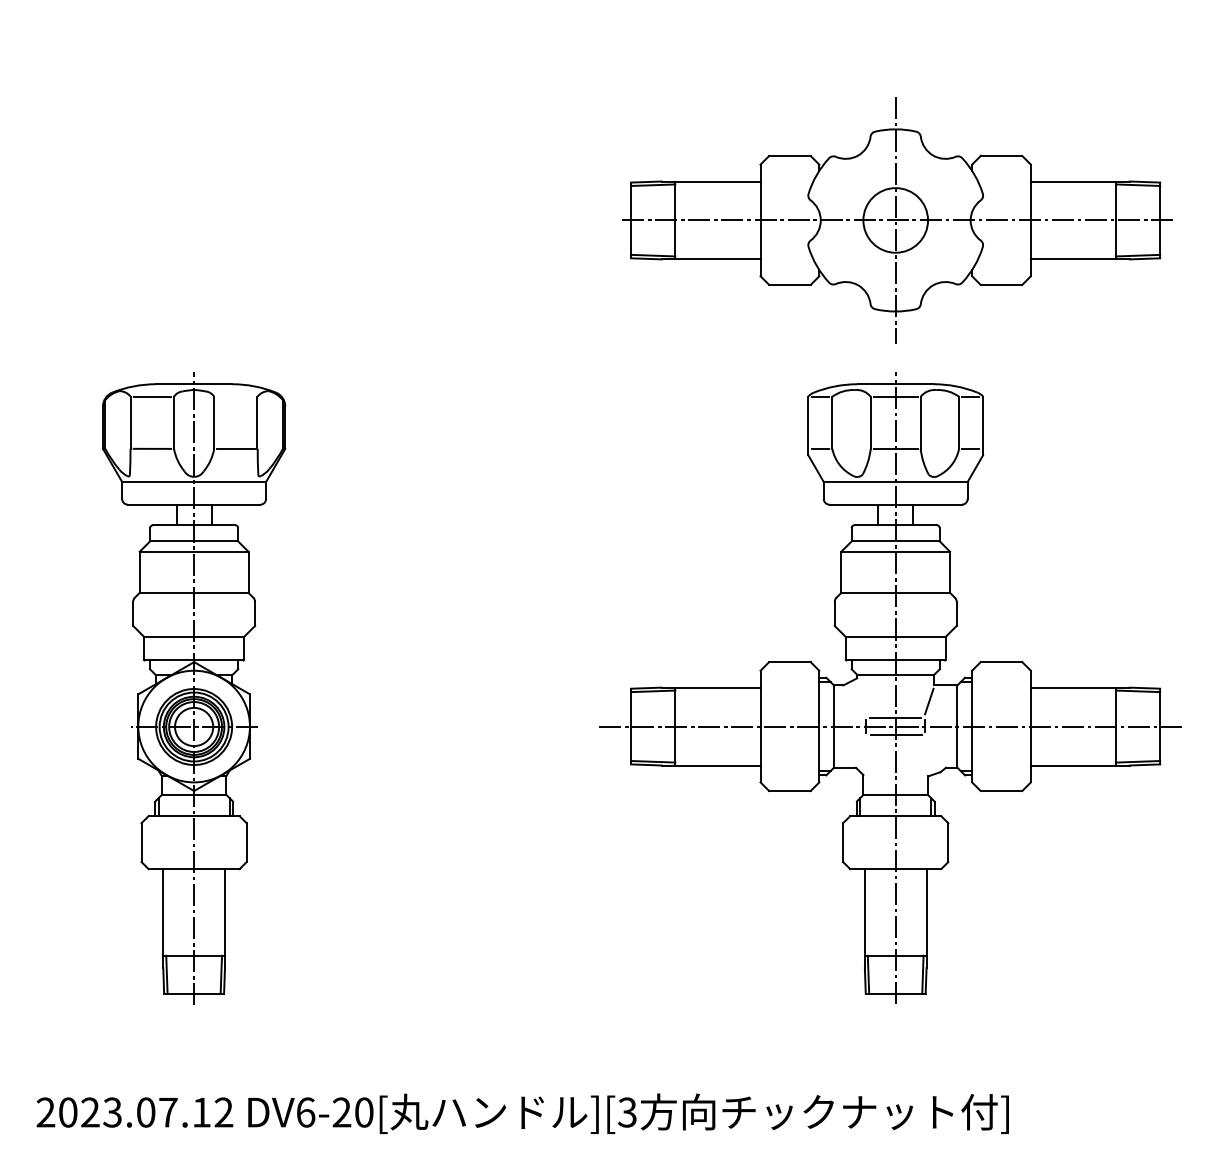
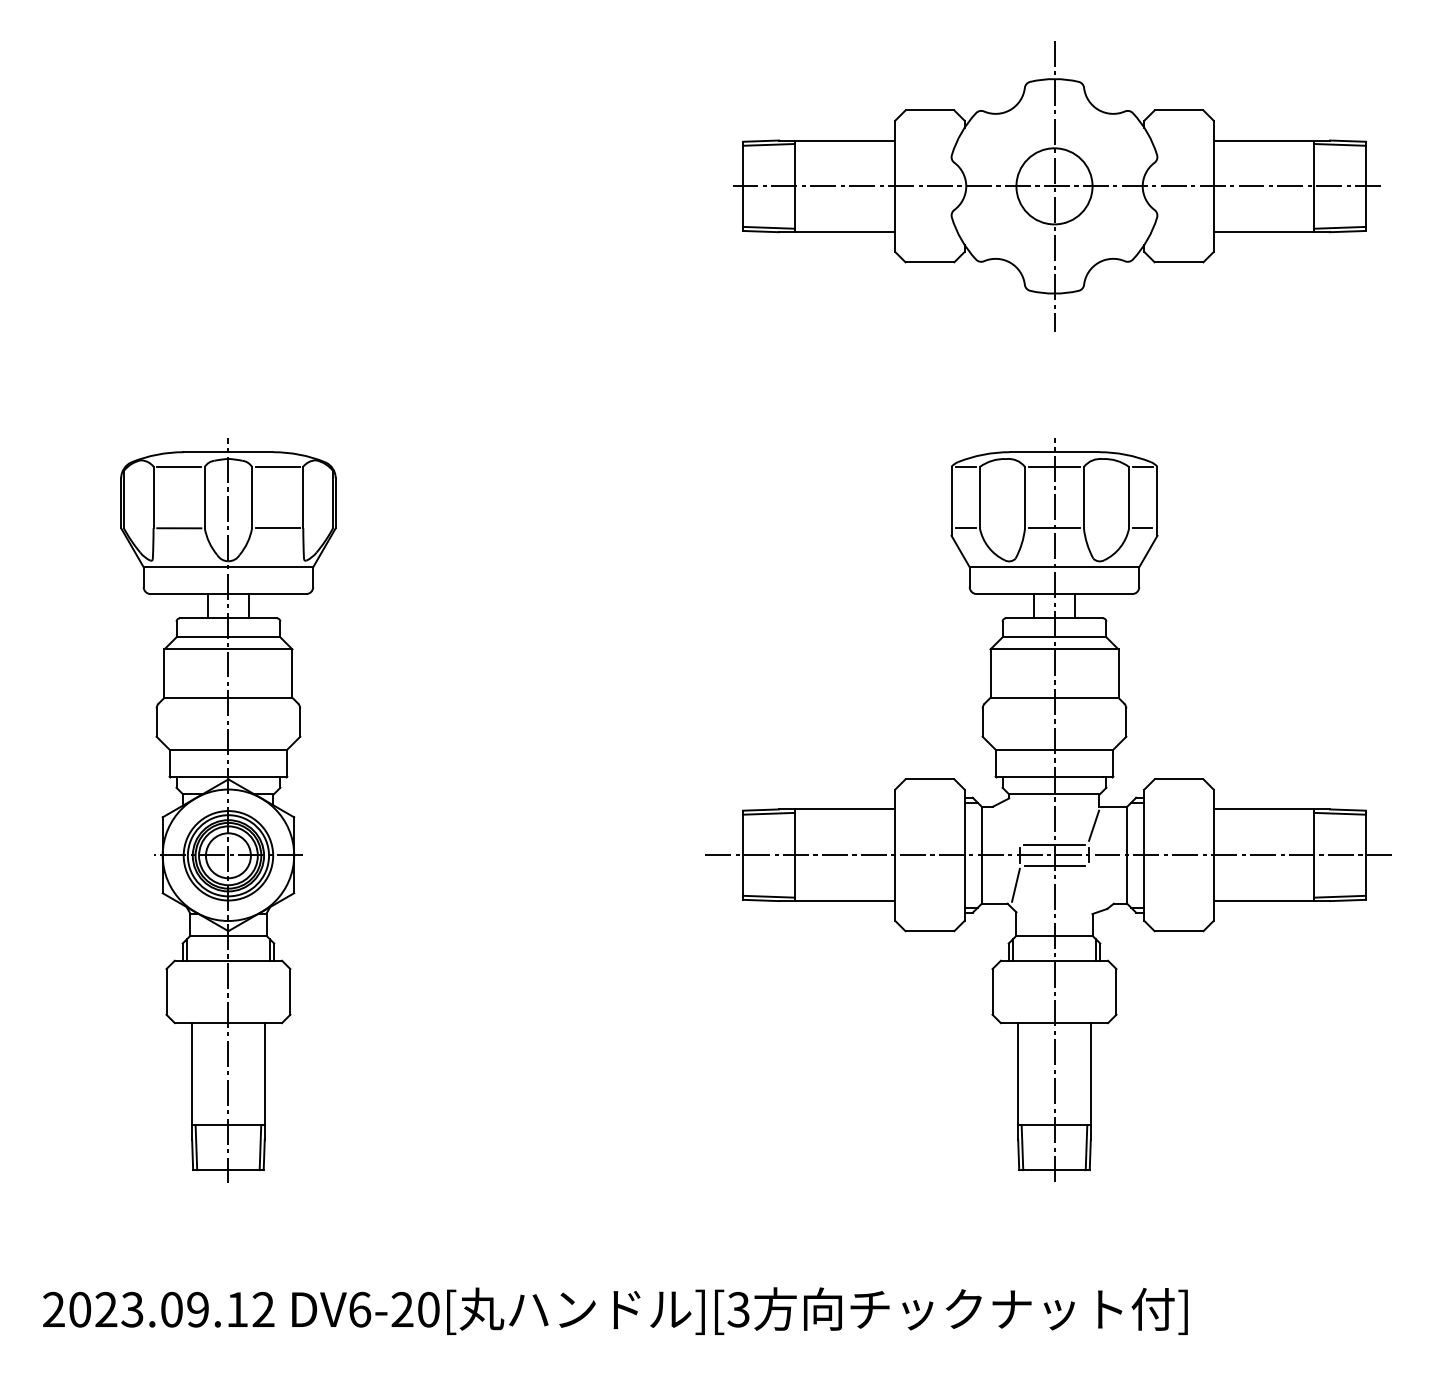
part: (897, 220) -> (1056, 186), moved
line: (235, 396) -> (277, 466), added
line: (862, 752) -> (1015, 885), added
text: (168, 1112) -> (198, 1309), 2023.07.12 -> 2023.09.12

